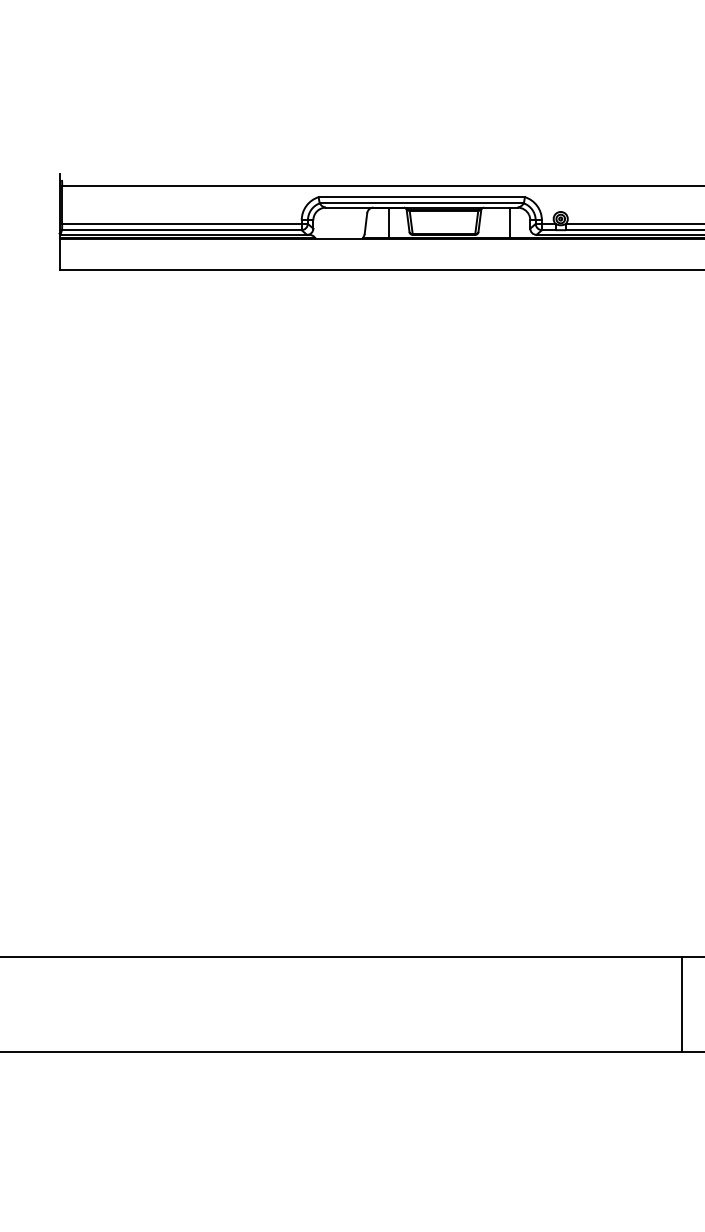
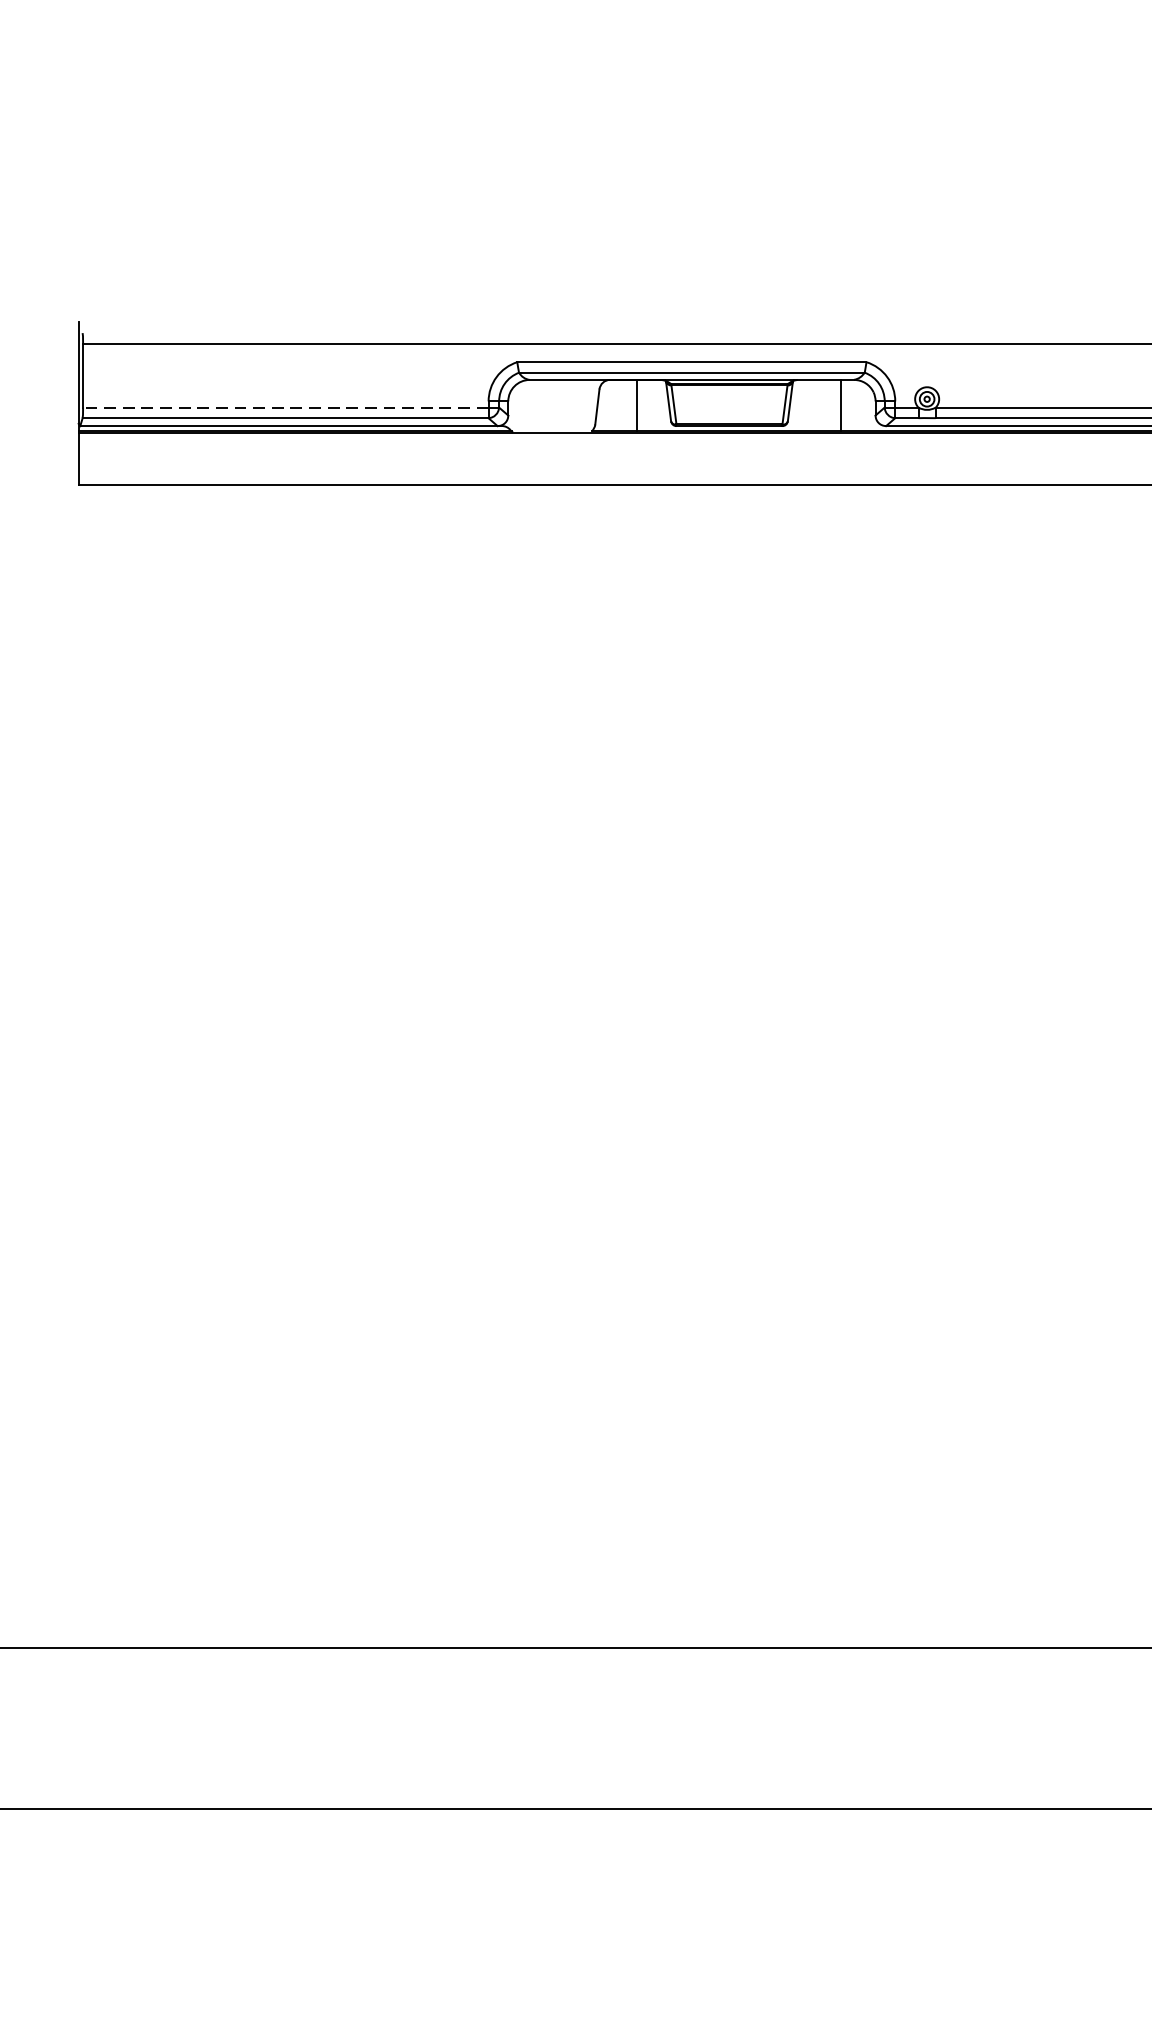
line: (181, 223) -> (285, 406), solid -> dashed
line: (681, 1004) -> (1131, 1729), removed

